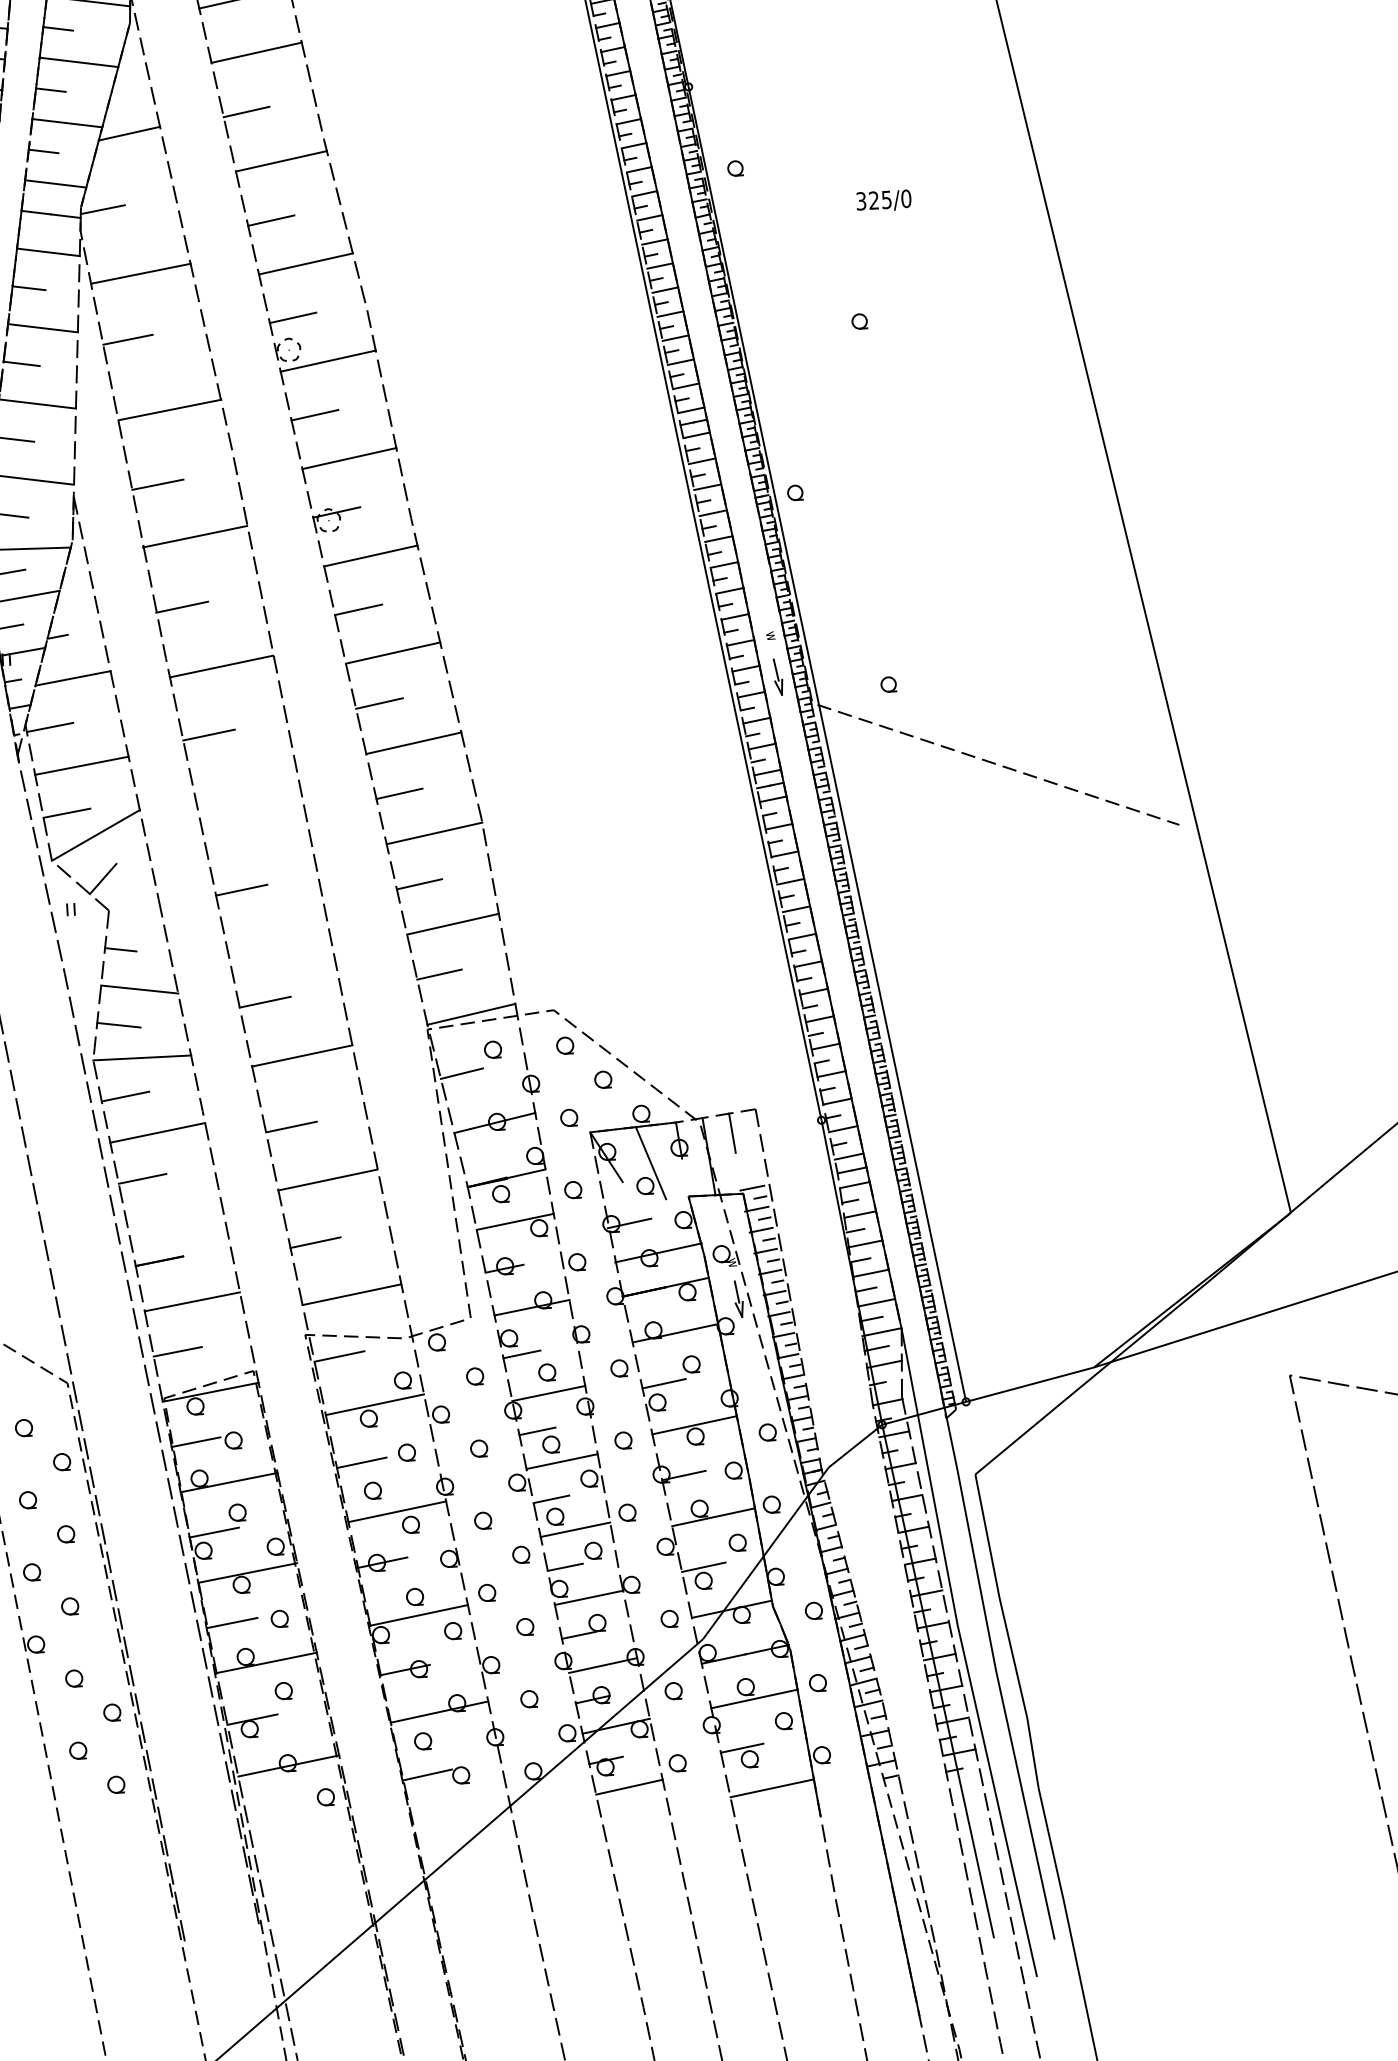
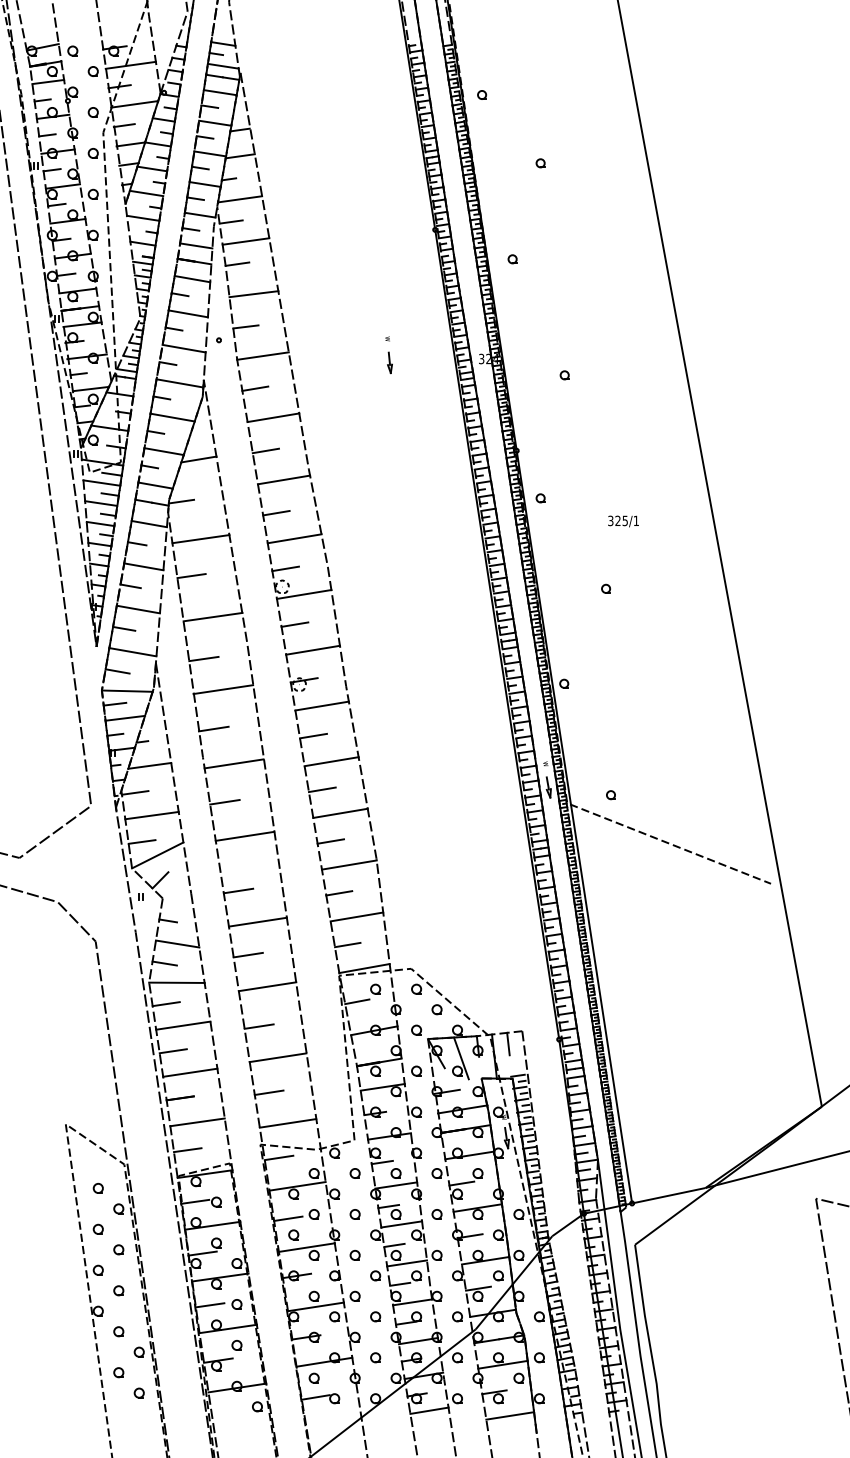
text: (906, 198) -> (636, 520), 325/0 -> 325/1
line: (246, 791) -> (244, 835), added
line: (278, 941) -> (257, 921), added
line: (175, 1214) -> (190, 1072), added

